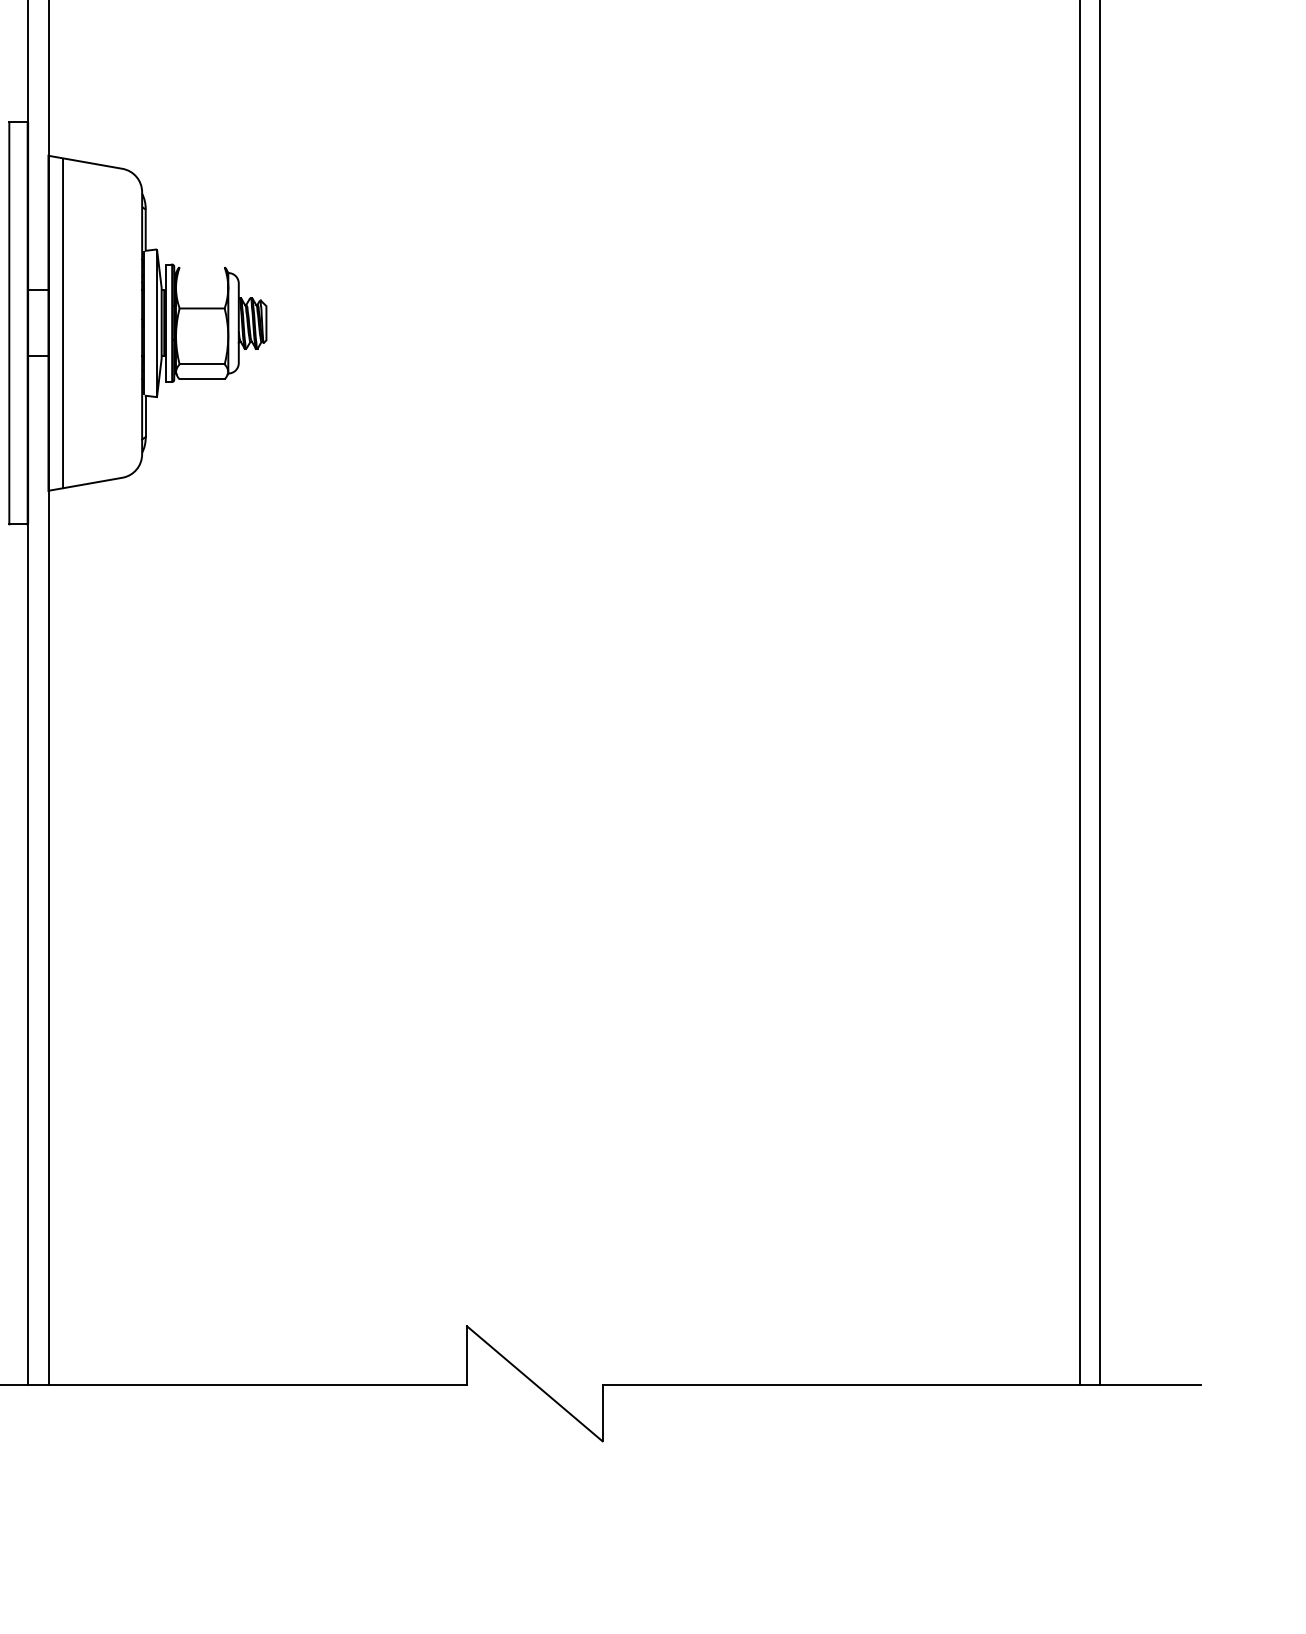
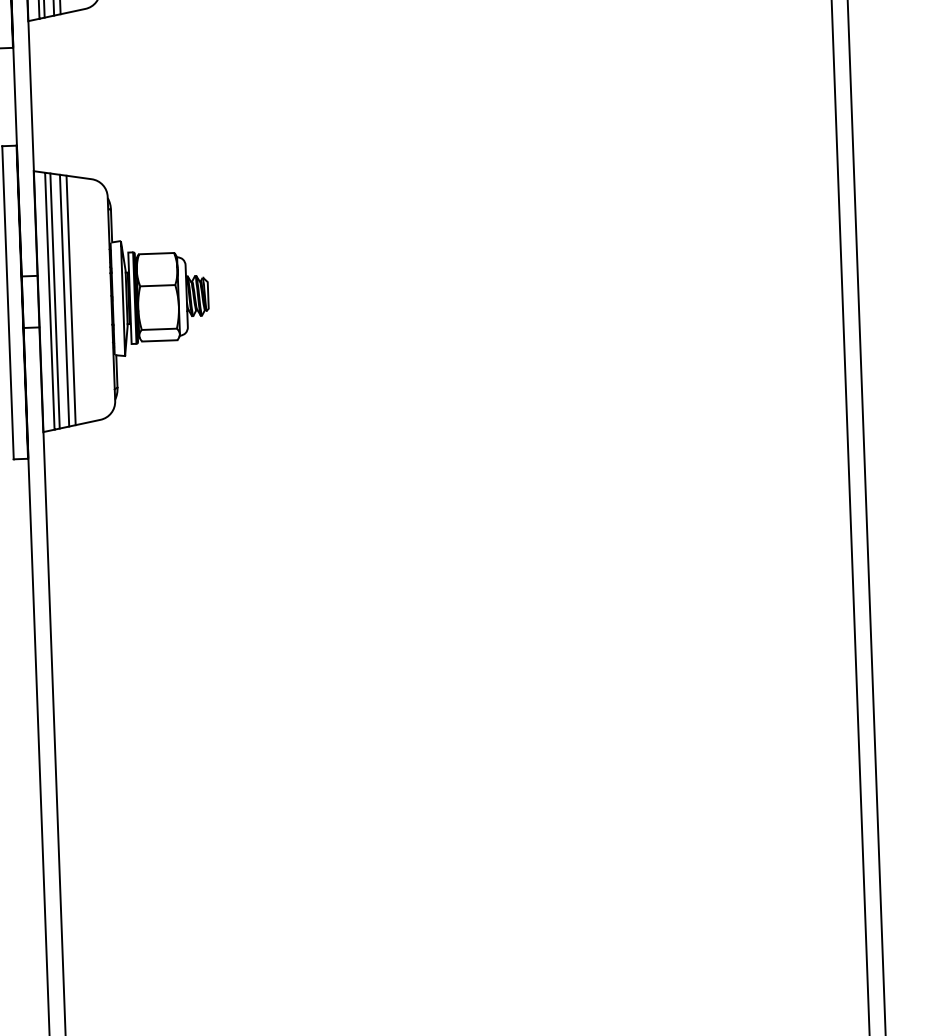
line: (201, 267) -> (156, 253), added
line: (81, 322) -> (64, 300), added
line: (69, 323) -> (54, 301), added
line: (90, 323) -> (71, 300), added

